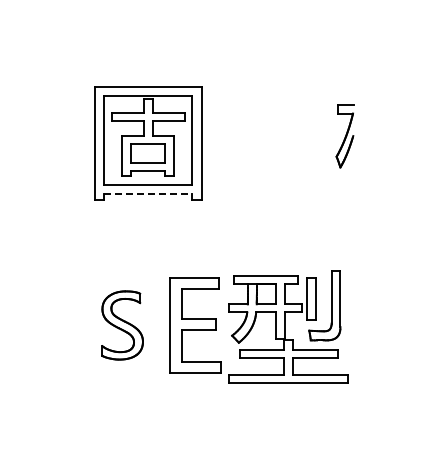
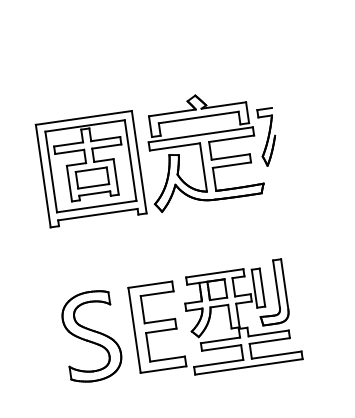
part: (272, 140) -> (202, 150), added
line: (148, 194) -> (98, 215), dashed -> solid
part: (122, 325) -> (91, 336), size x1.43

